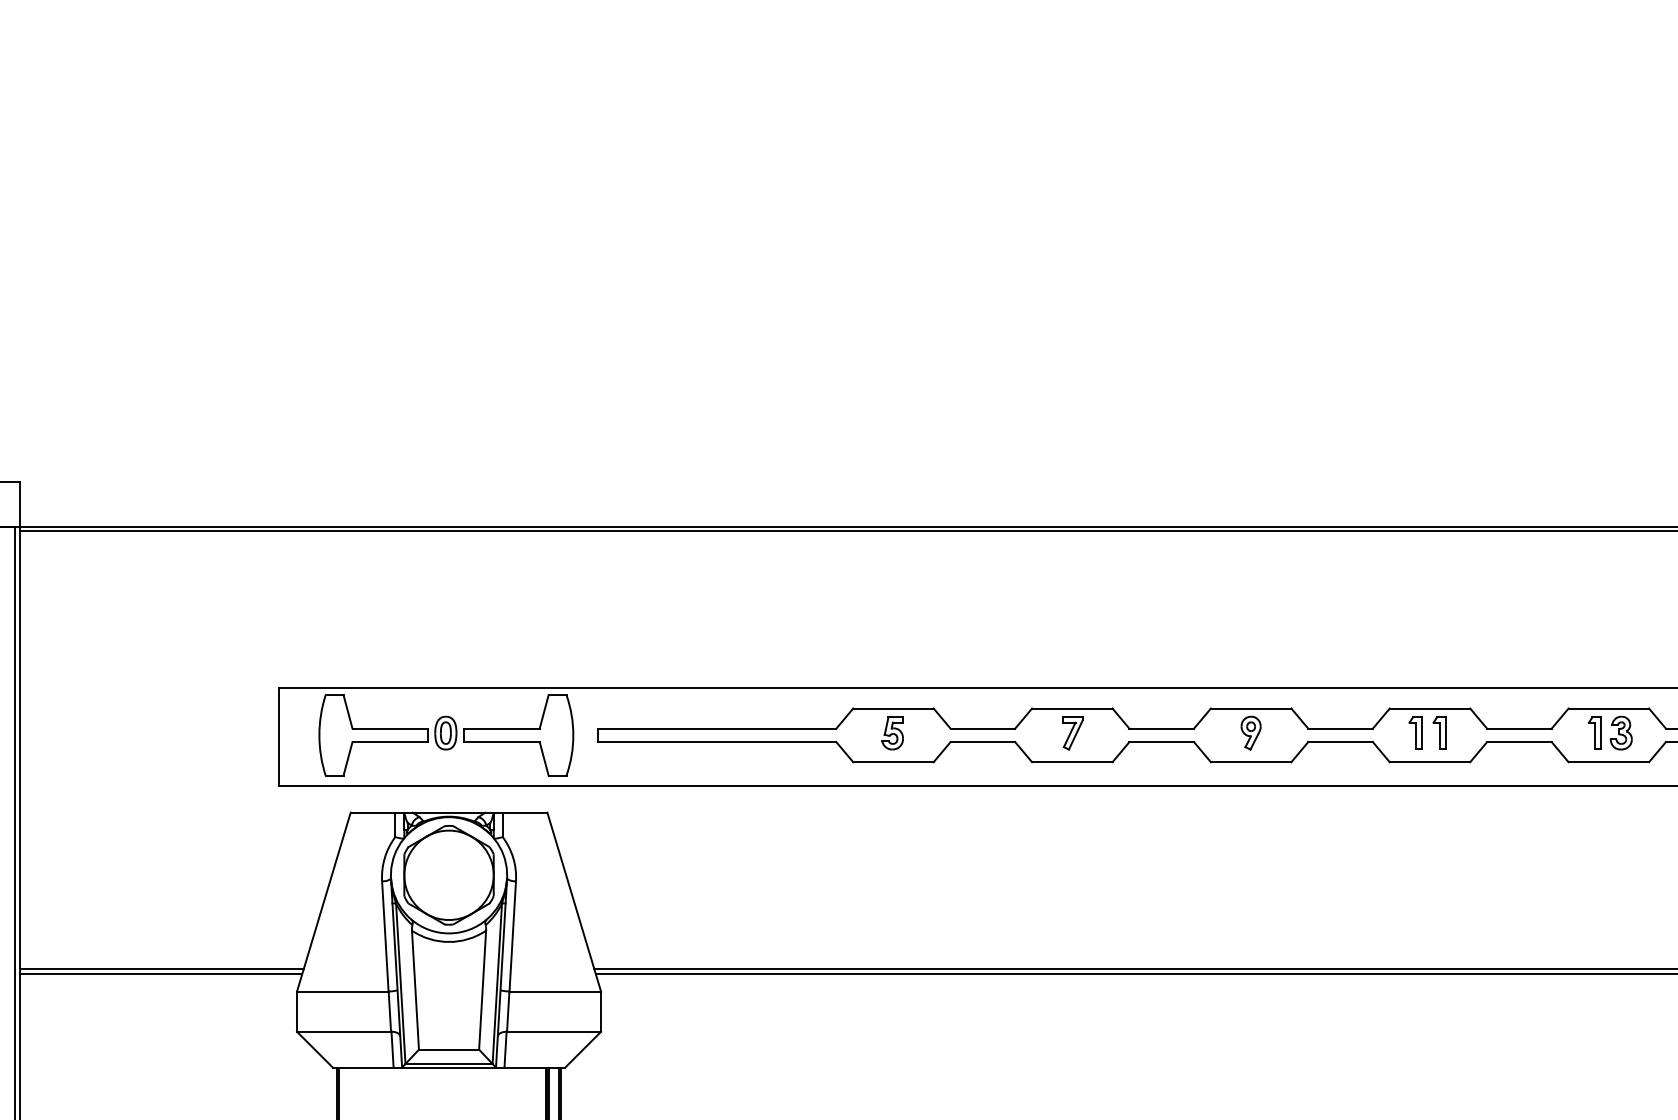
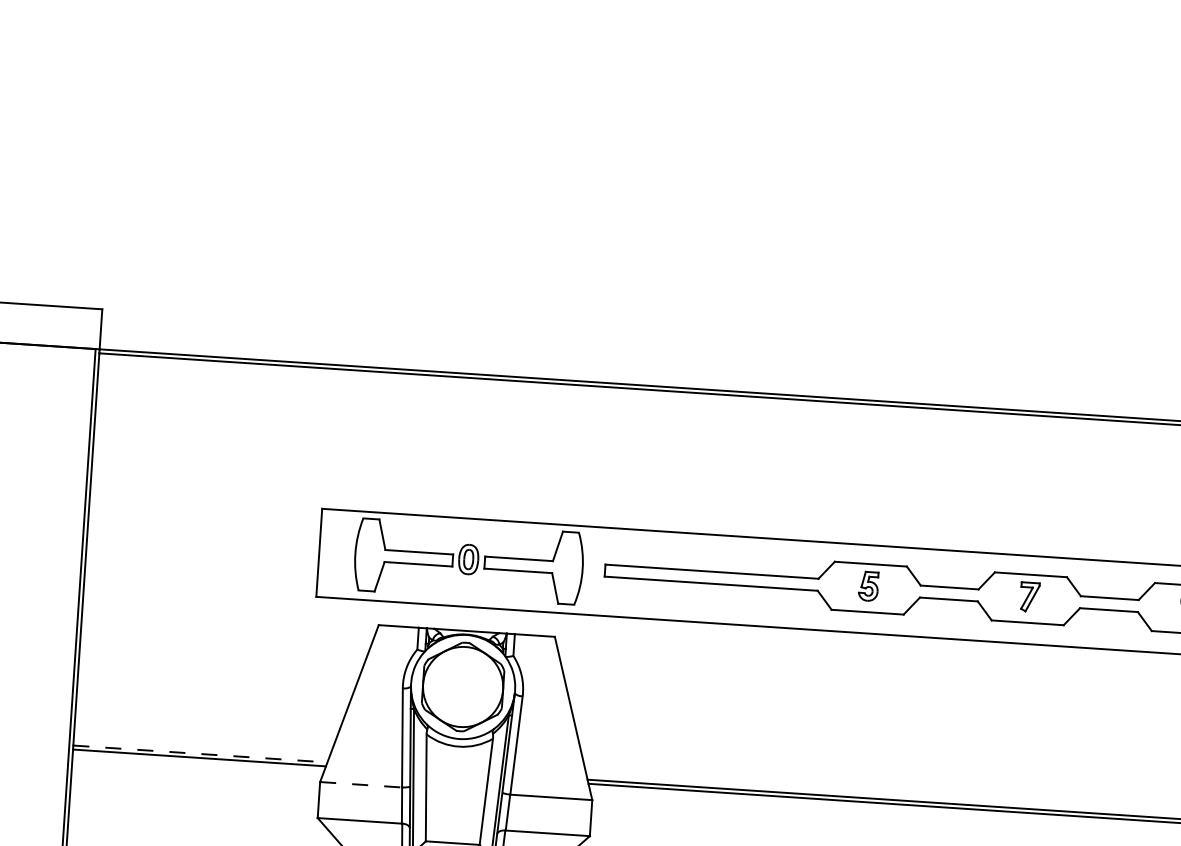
line: (161, 969) -> (200, 754), solid -> dashed
line: (342, 991) -> (360, 784), solid -> dashed

